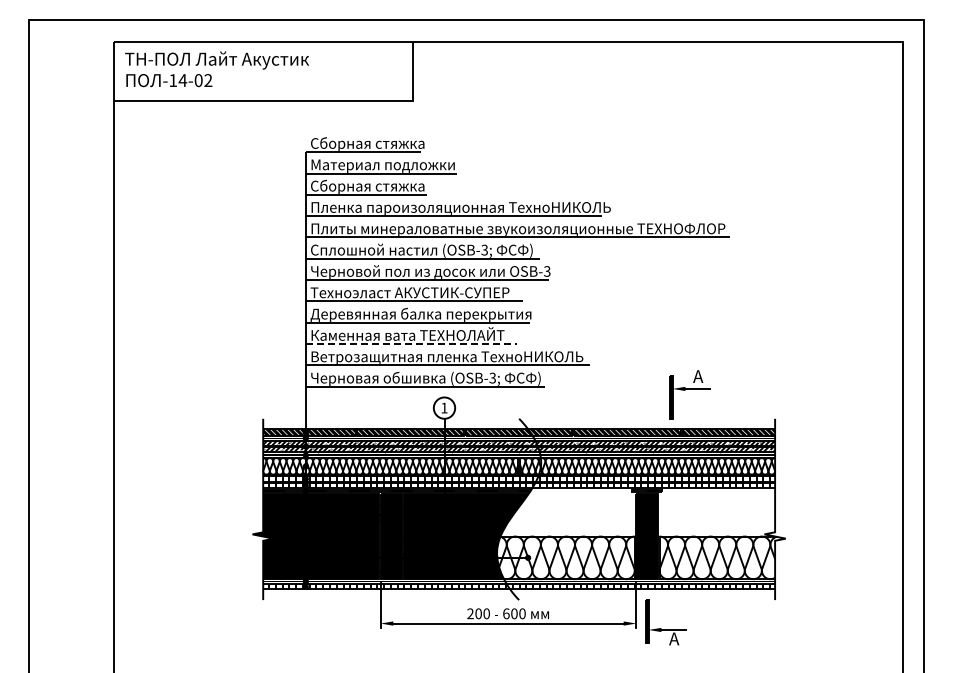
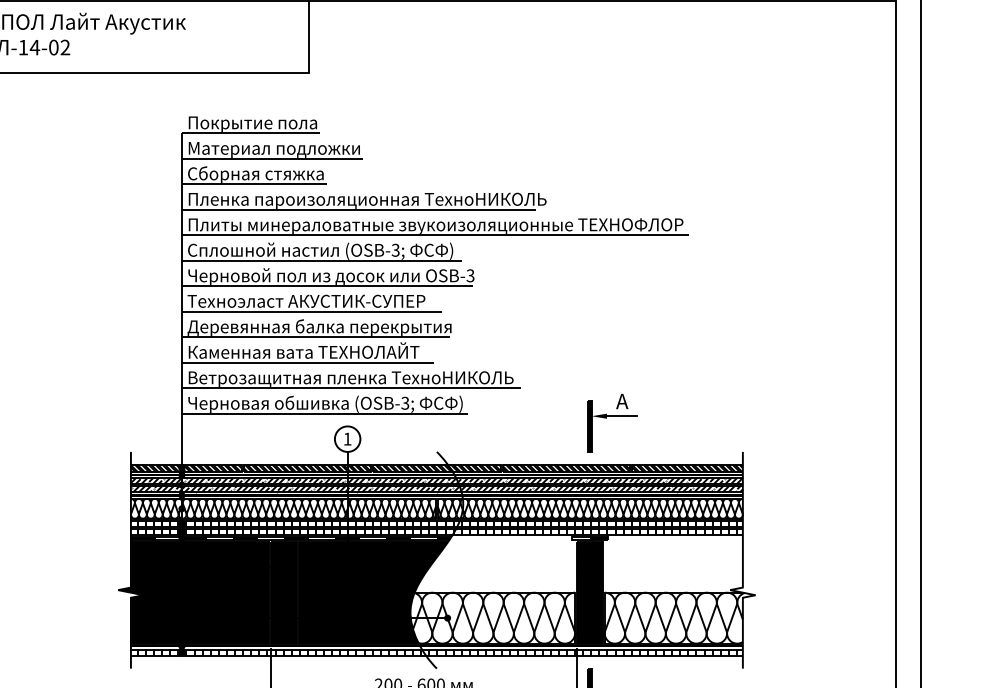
text: (367, 143) -> (255, 122), Сборная стяжка -> Покрытие пола
line: (411, 344) -> (308, 363), dashed -> solid
part: (689, 394) -> (611, 422), moved

